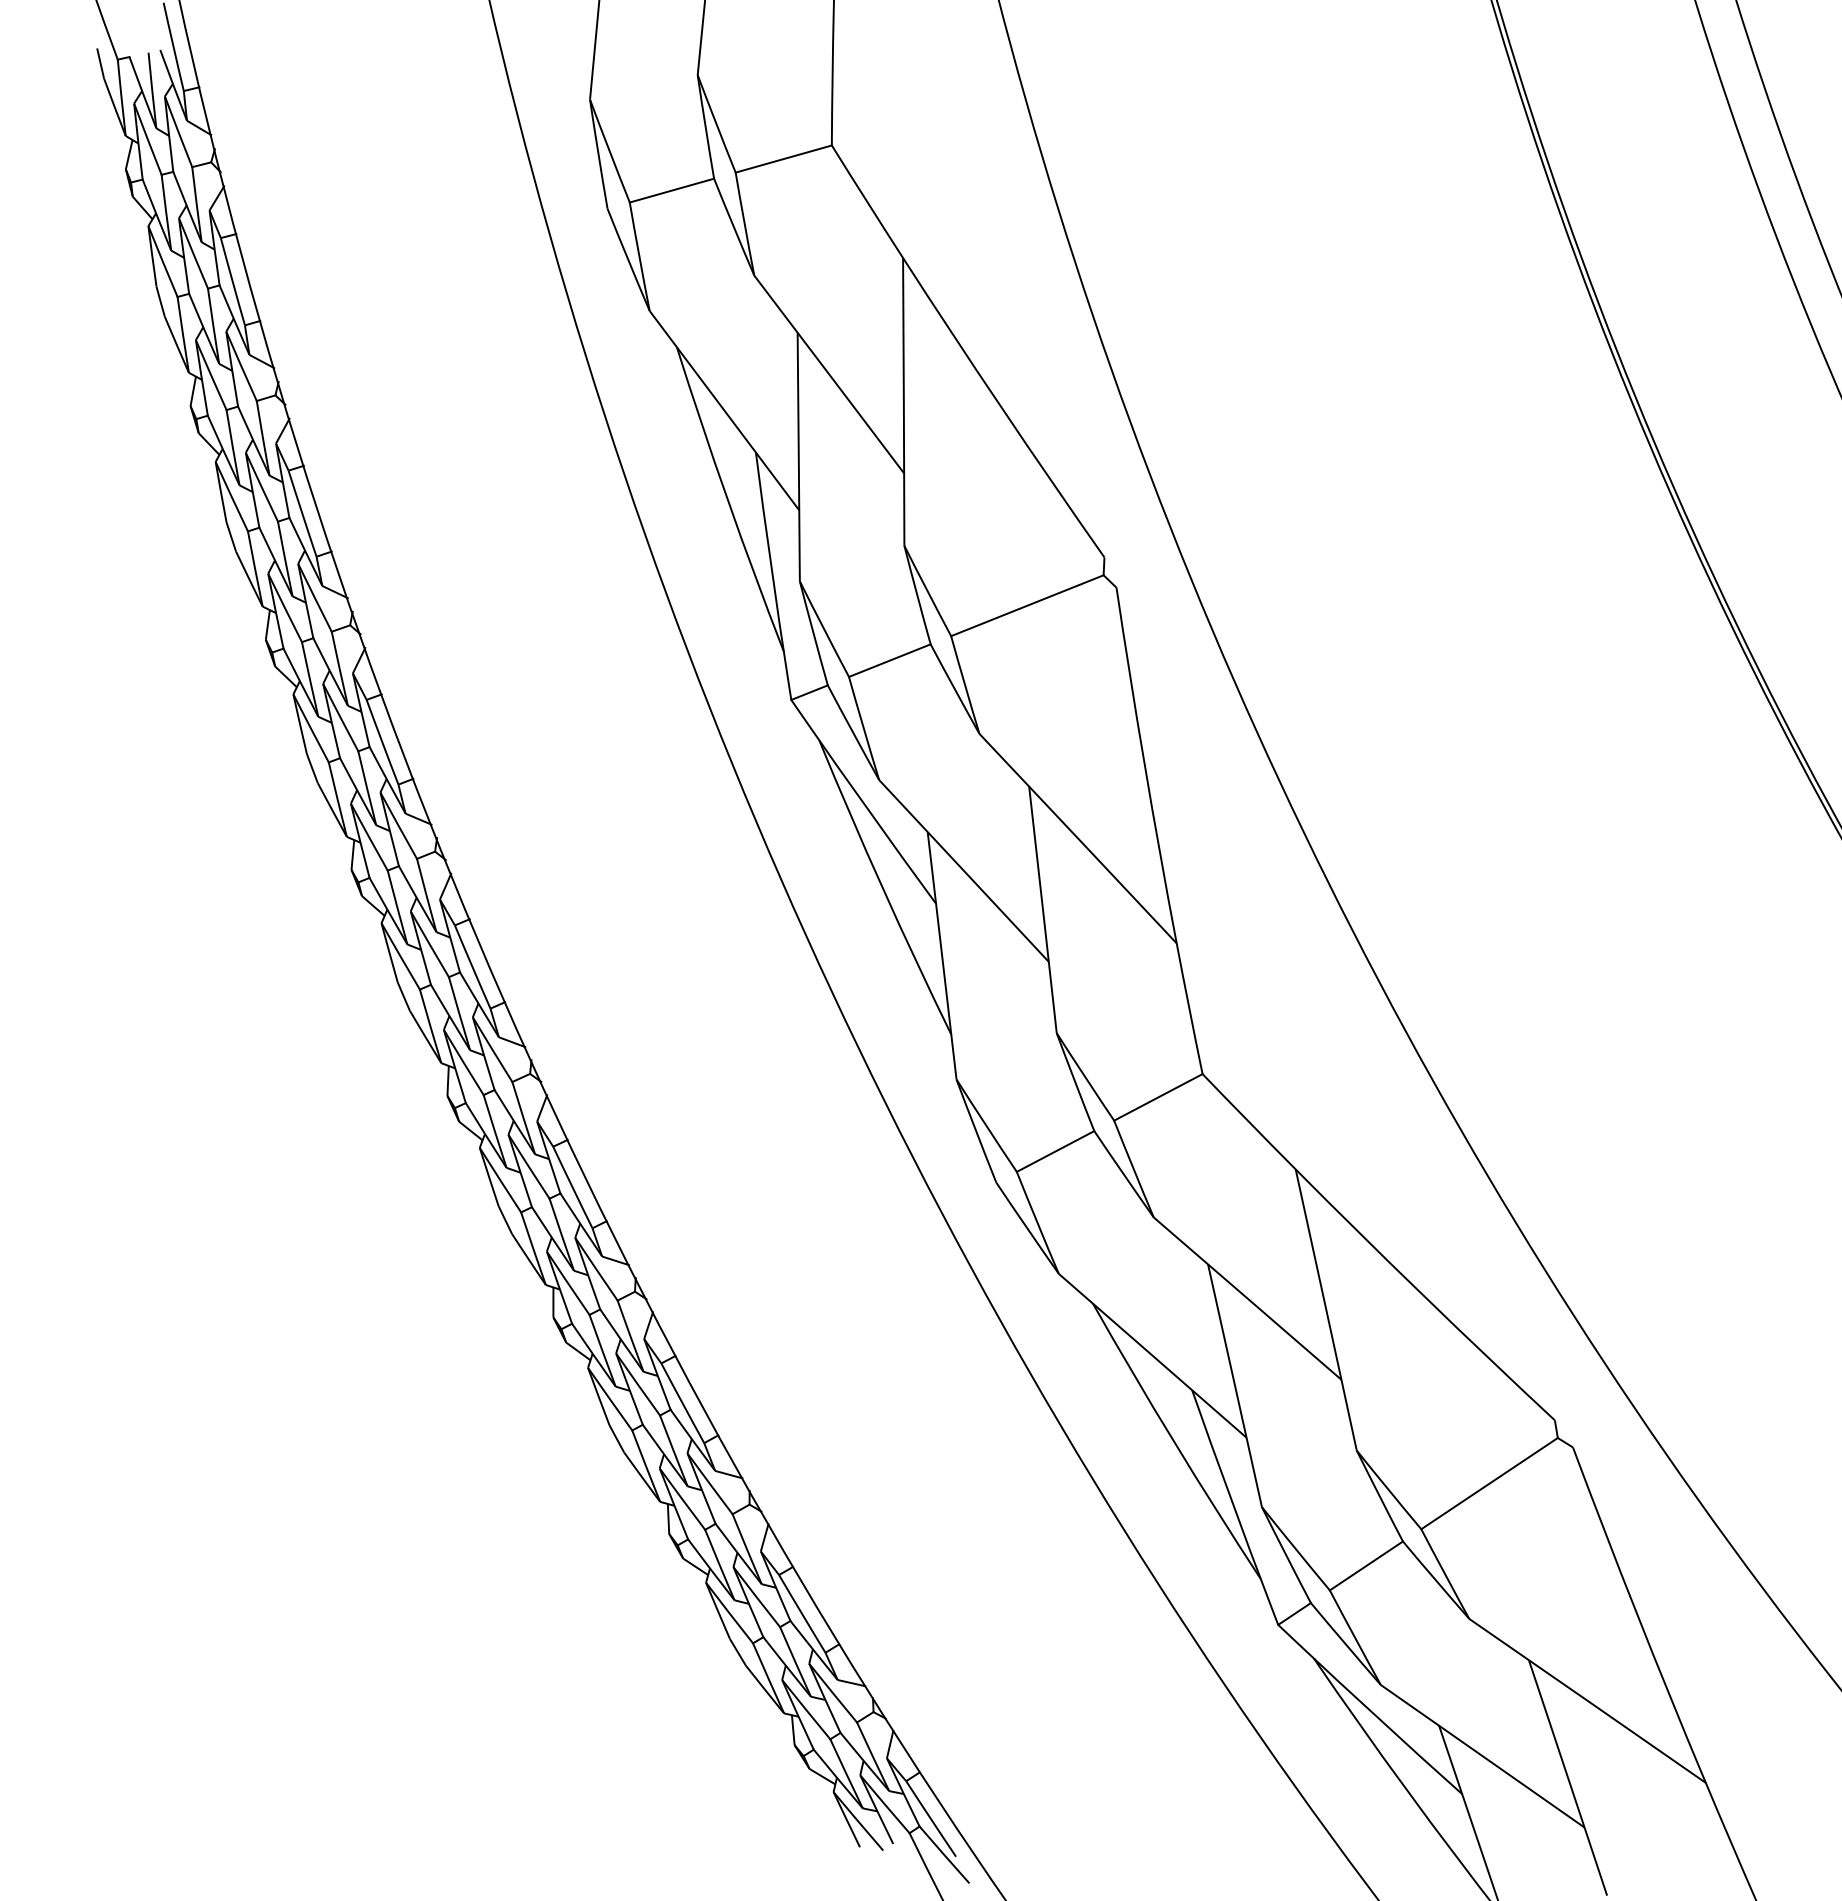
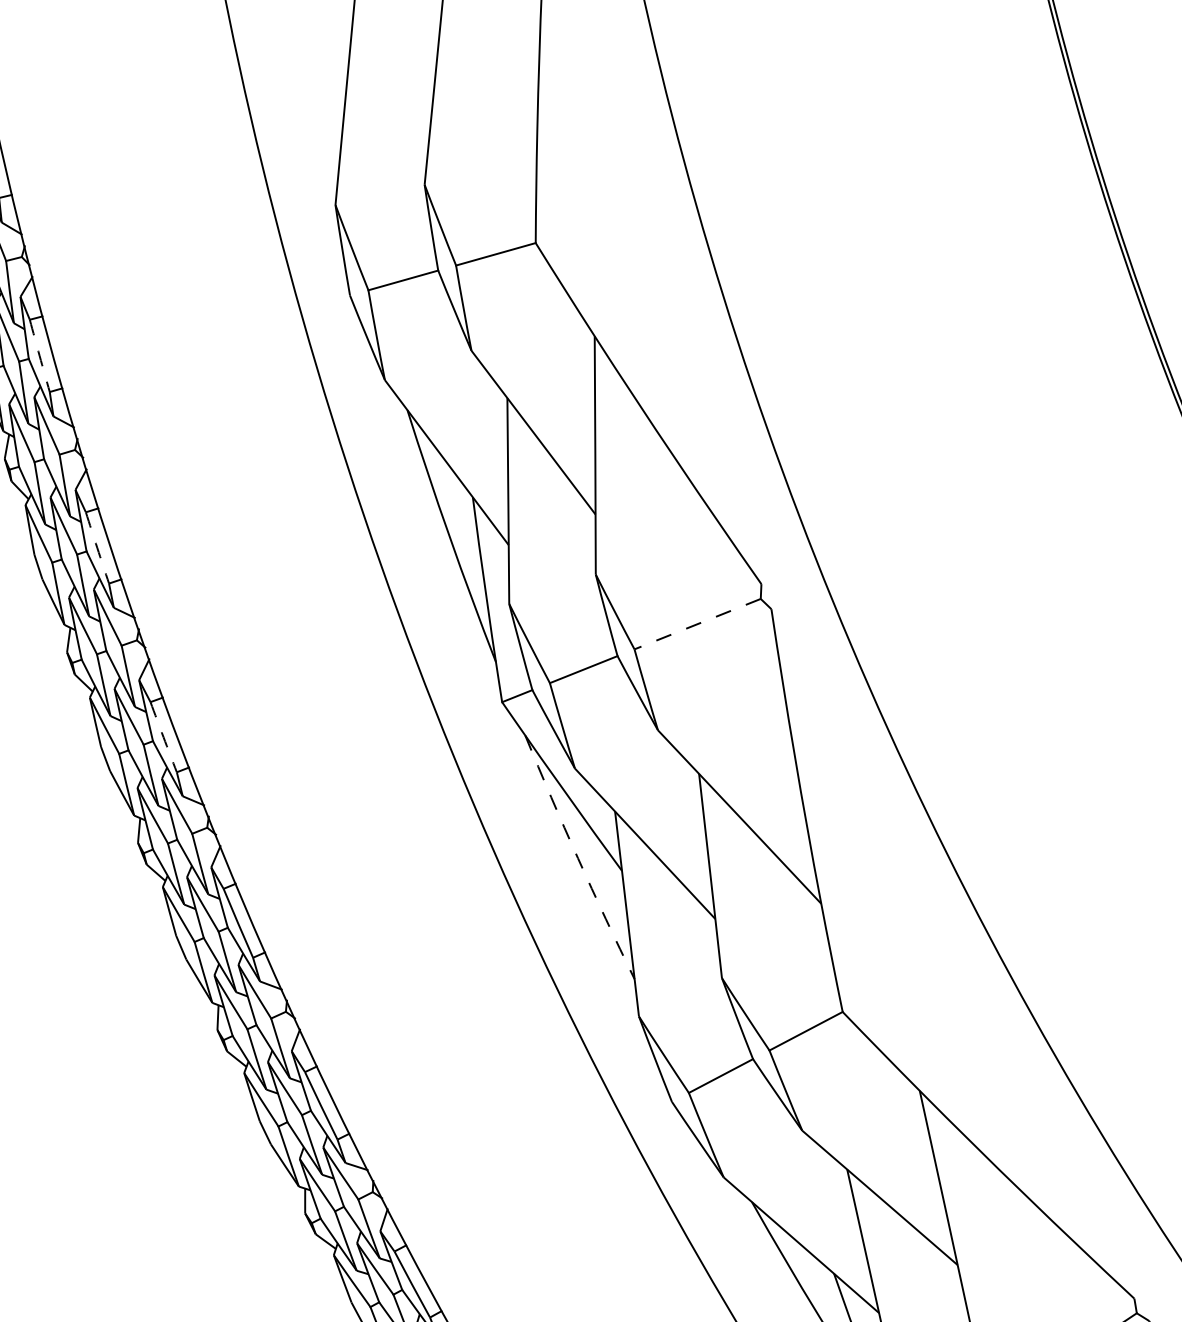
arc: (232, 281) -> (39, 355), solid -> dashed
arc: (302, 513) -> (97, 547), solid -> dashed
line: (1026, 605) -> (696, 623), solid -> dashed
arc: (382, 742) -> (163, 737), solid -> dashed
arc: (882, 888) -> (577, 858), solid -> dashed

